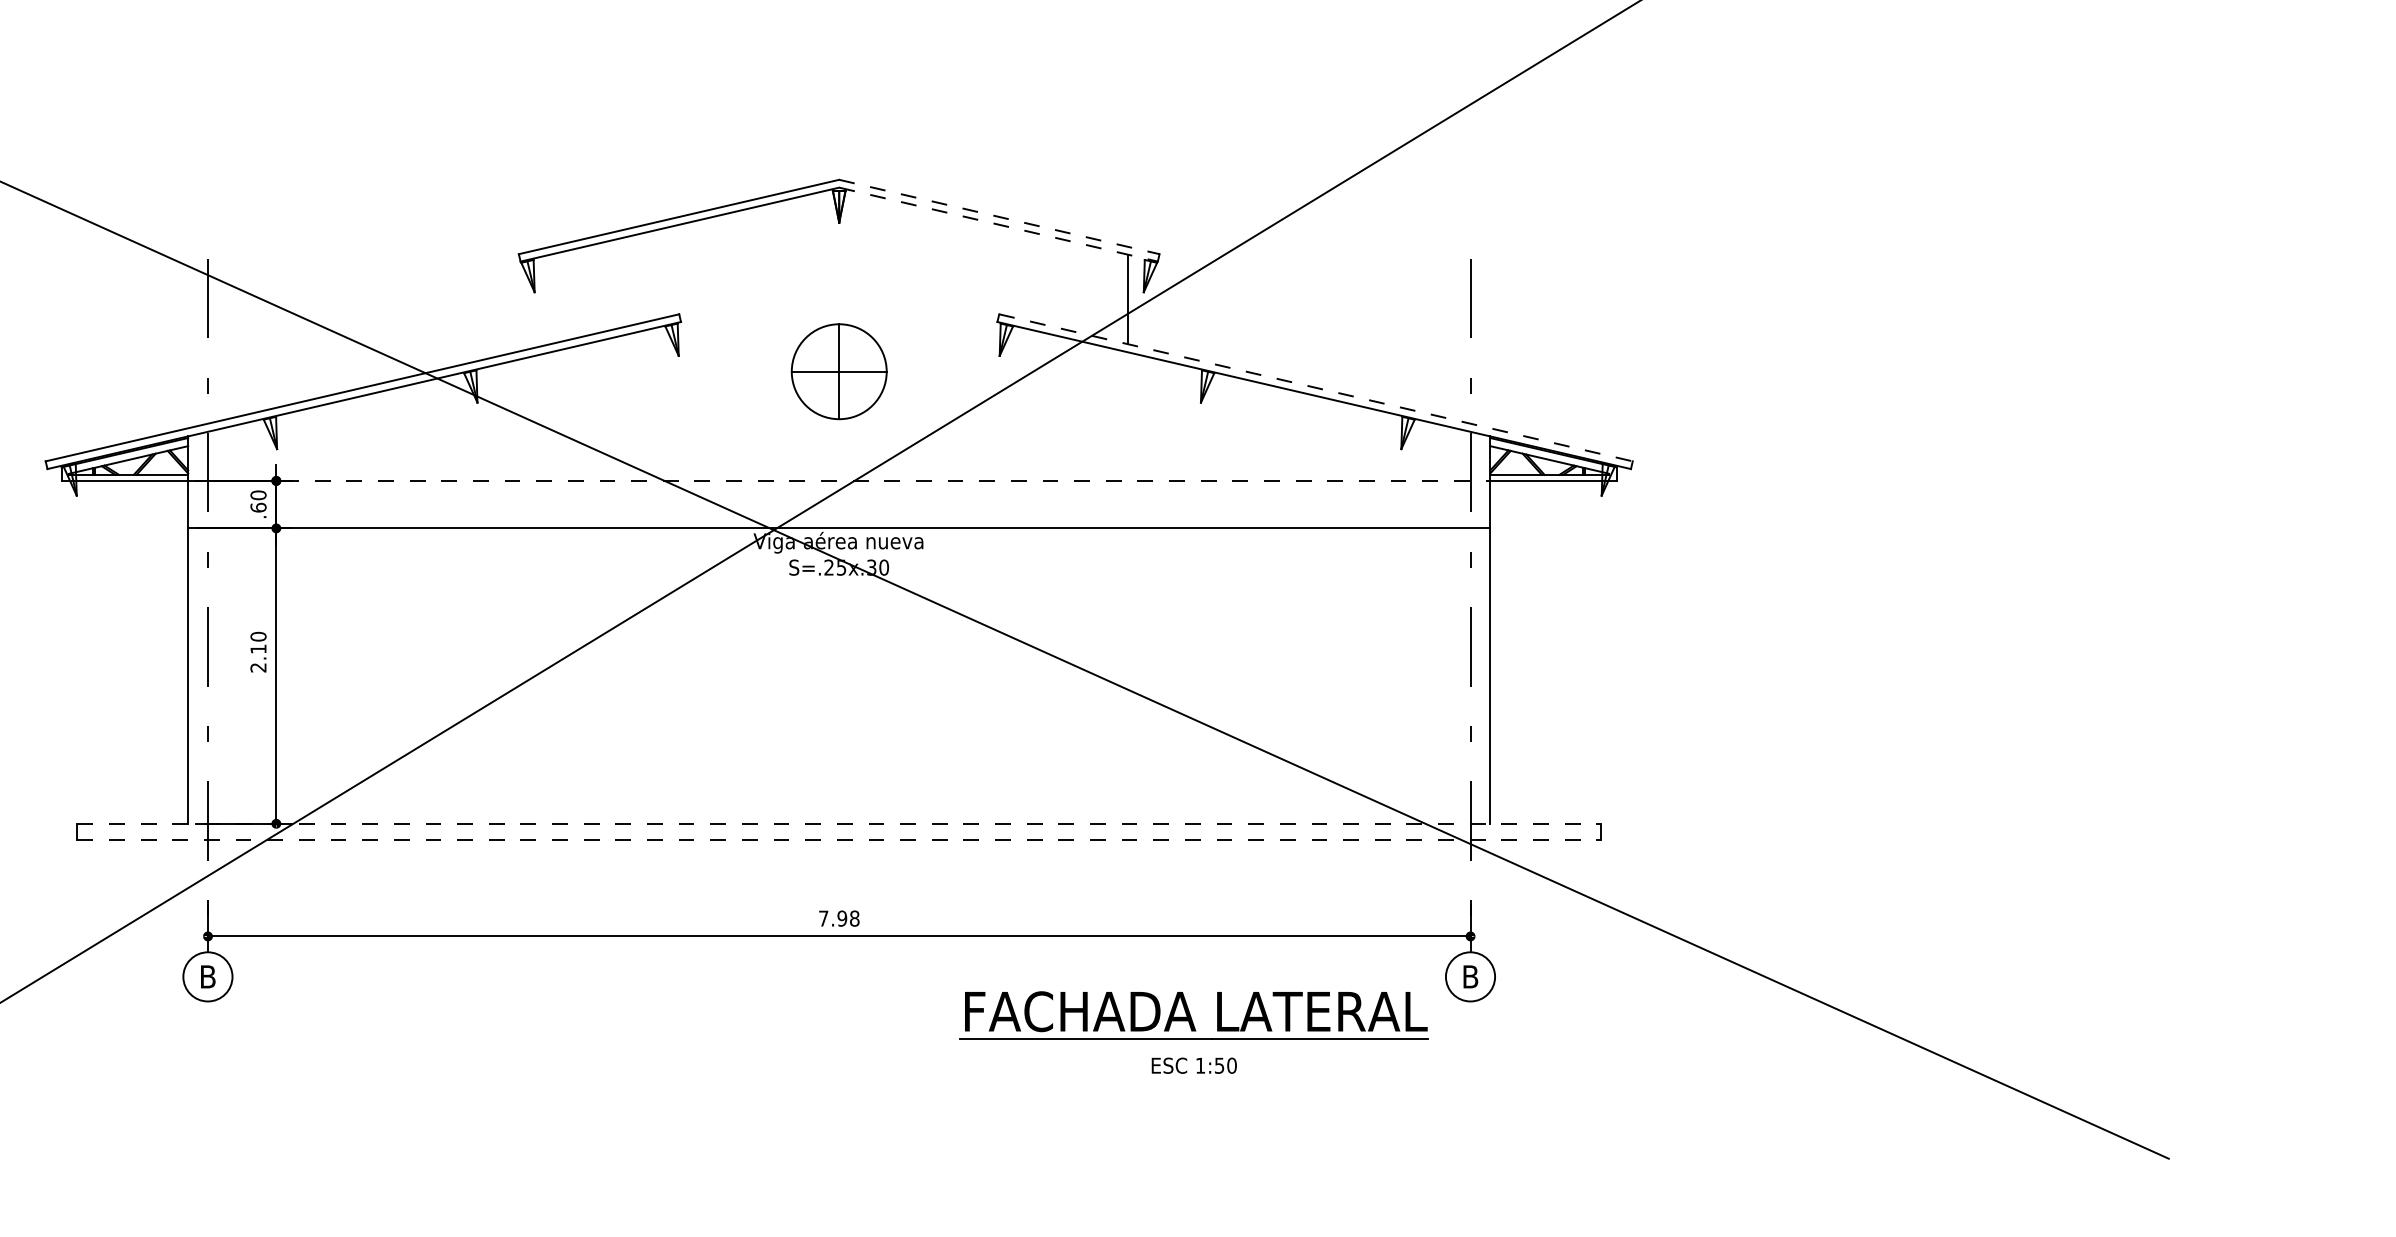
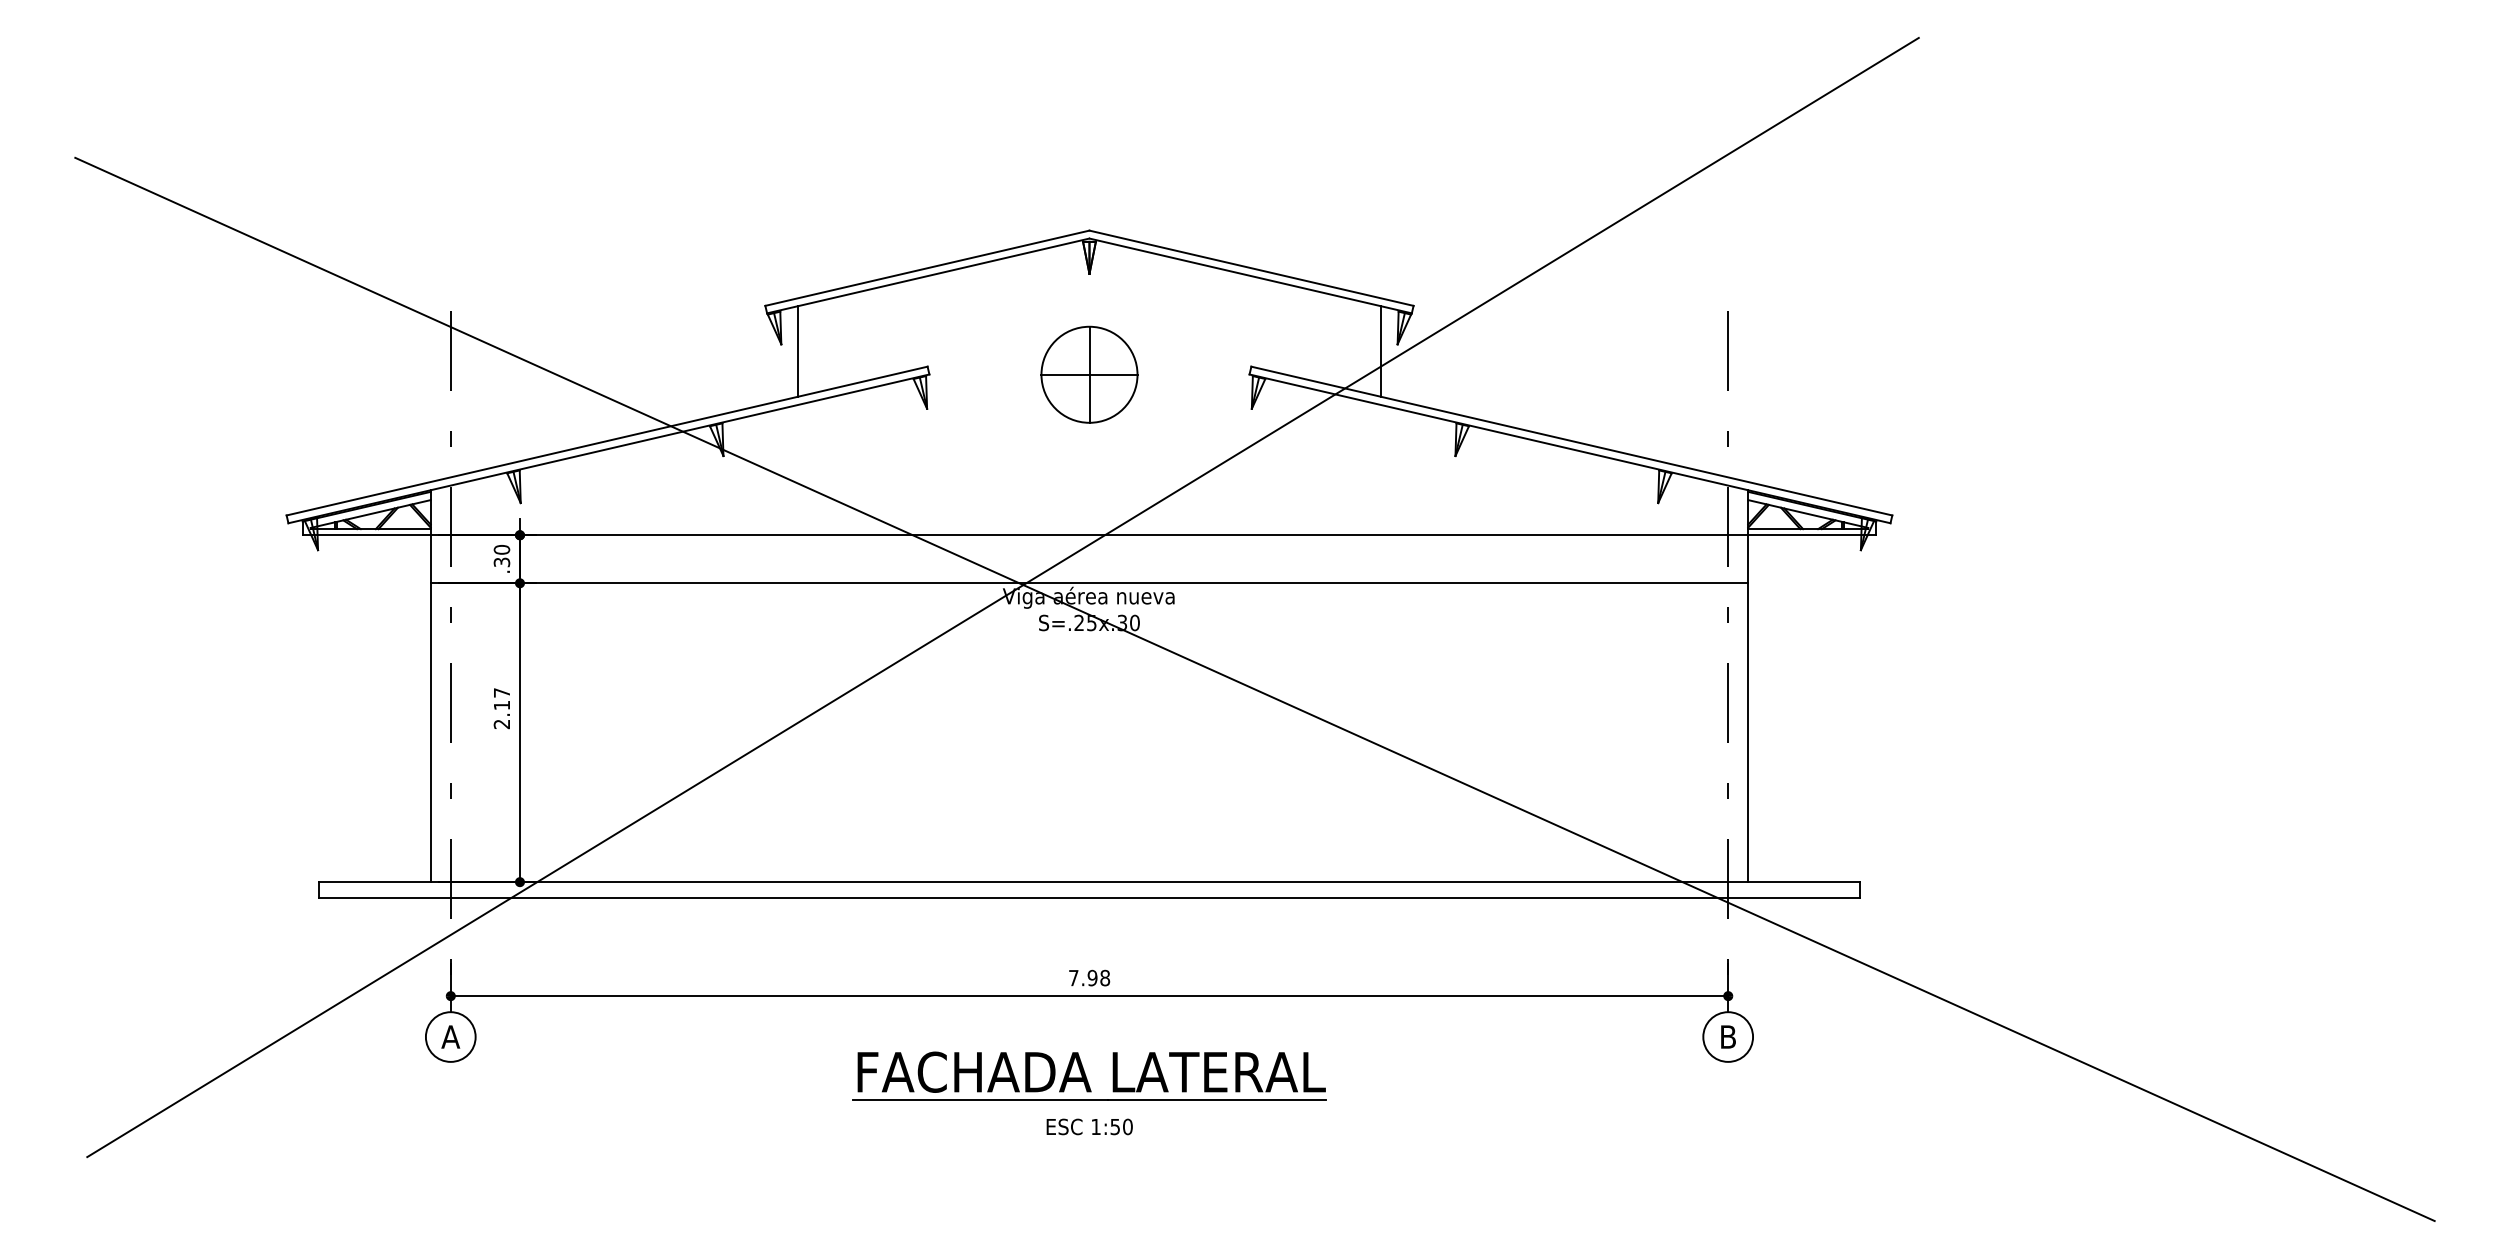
line: (1000, 217) -> (1252, 268), dashed -> solid
line: (999, 225) -> (1251, 276), dashed -> solid
line: (550, 299) -> (797, 351), added
part: (839, 371) -> (1089, 374), moved
line: (1315, 388) -> (1571, 441), dashed -> solid
line: (839, 481) -> (1089, 535), dashed -> solid
text: (258, 507) -> (501, 562), .60 -> .30
text: (258, 636) -> (501, 692), 2.10 -> 2.17
line: (839, 824) -> (1089, 882), dashed -> solid
line: (839, 839) -> (1089, 898), dashed -> solid
text: (207, 976) -> (450, 1036), B -> A
part: (1194, 1032) -> (1089, 1093), moved

